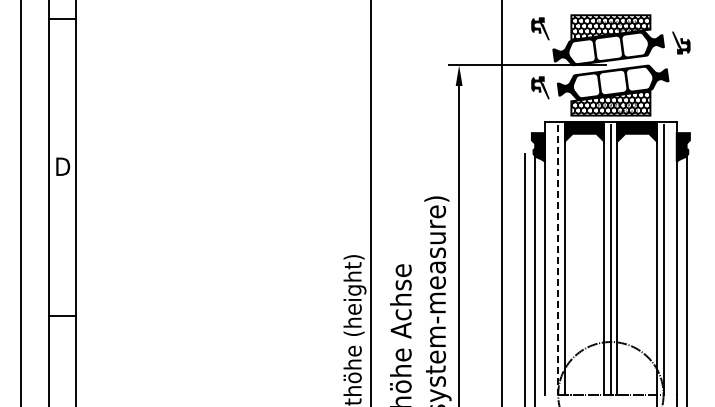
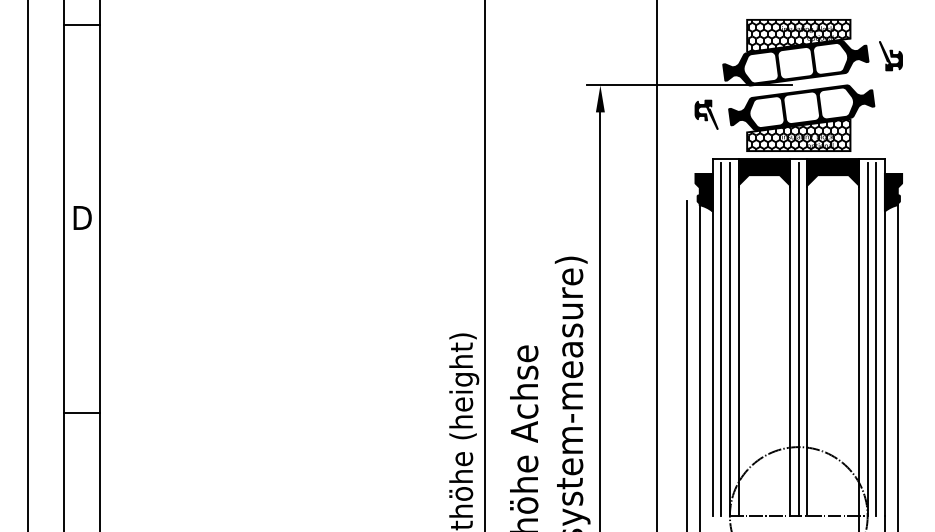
part: (540, 28) -> (706, 37), removed
line: (551, 259) -> (721, 339), added
line: (558, 259) -> (730, 339), dashed -> solid
line: (670, 259) -> (876, 339), added

